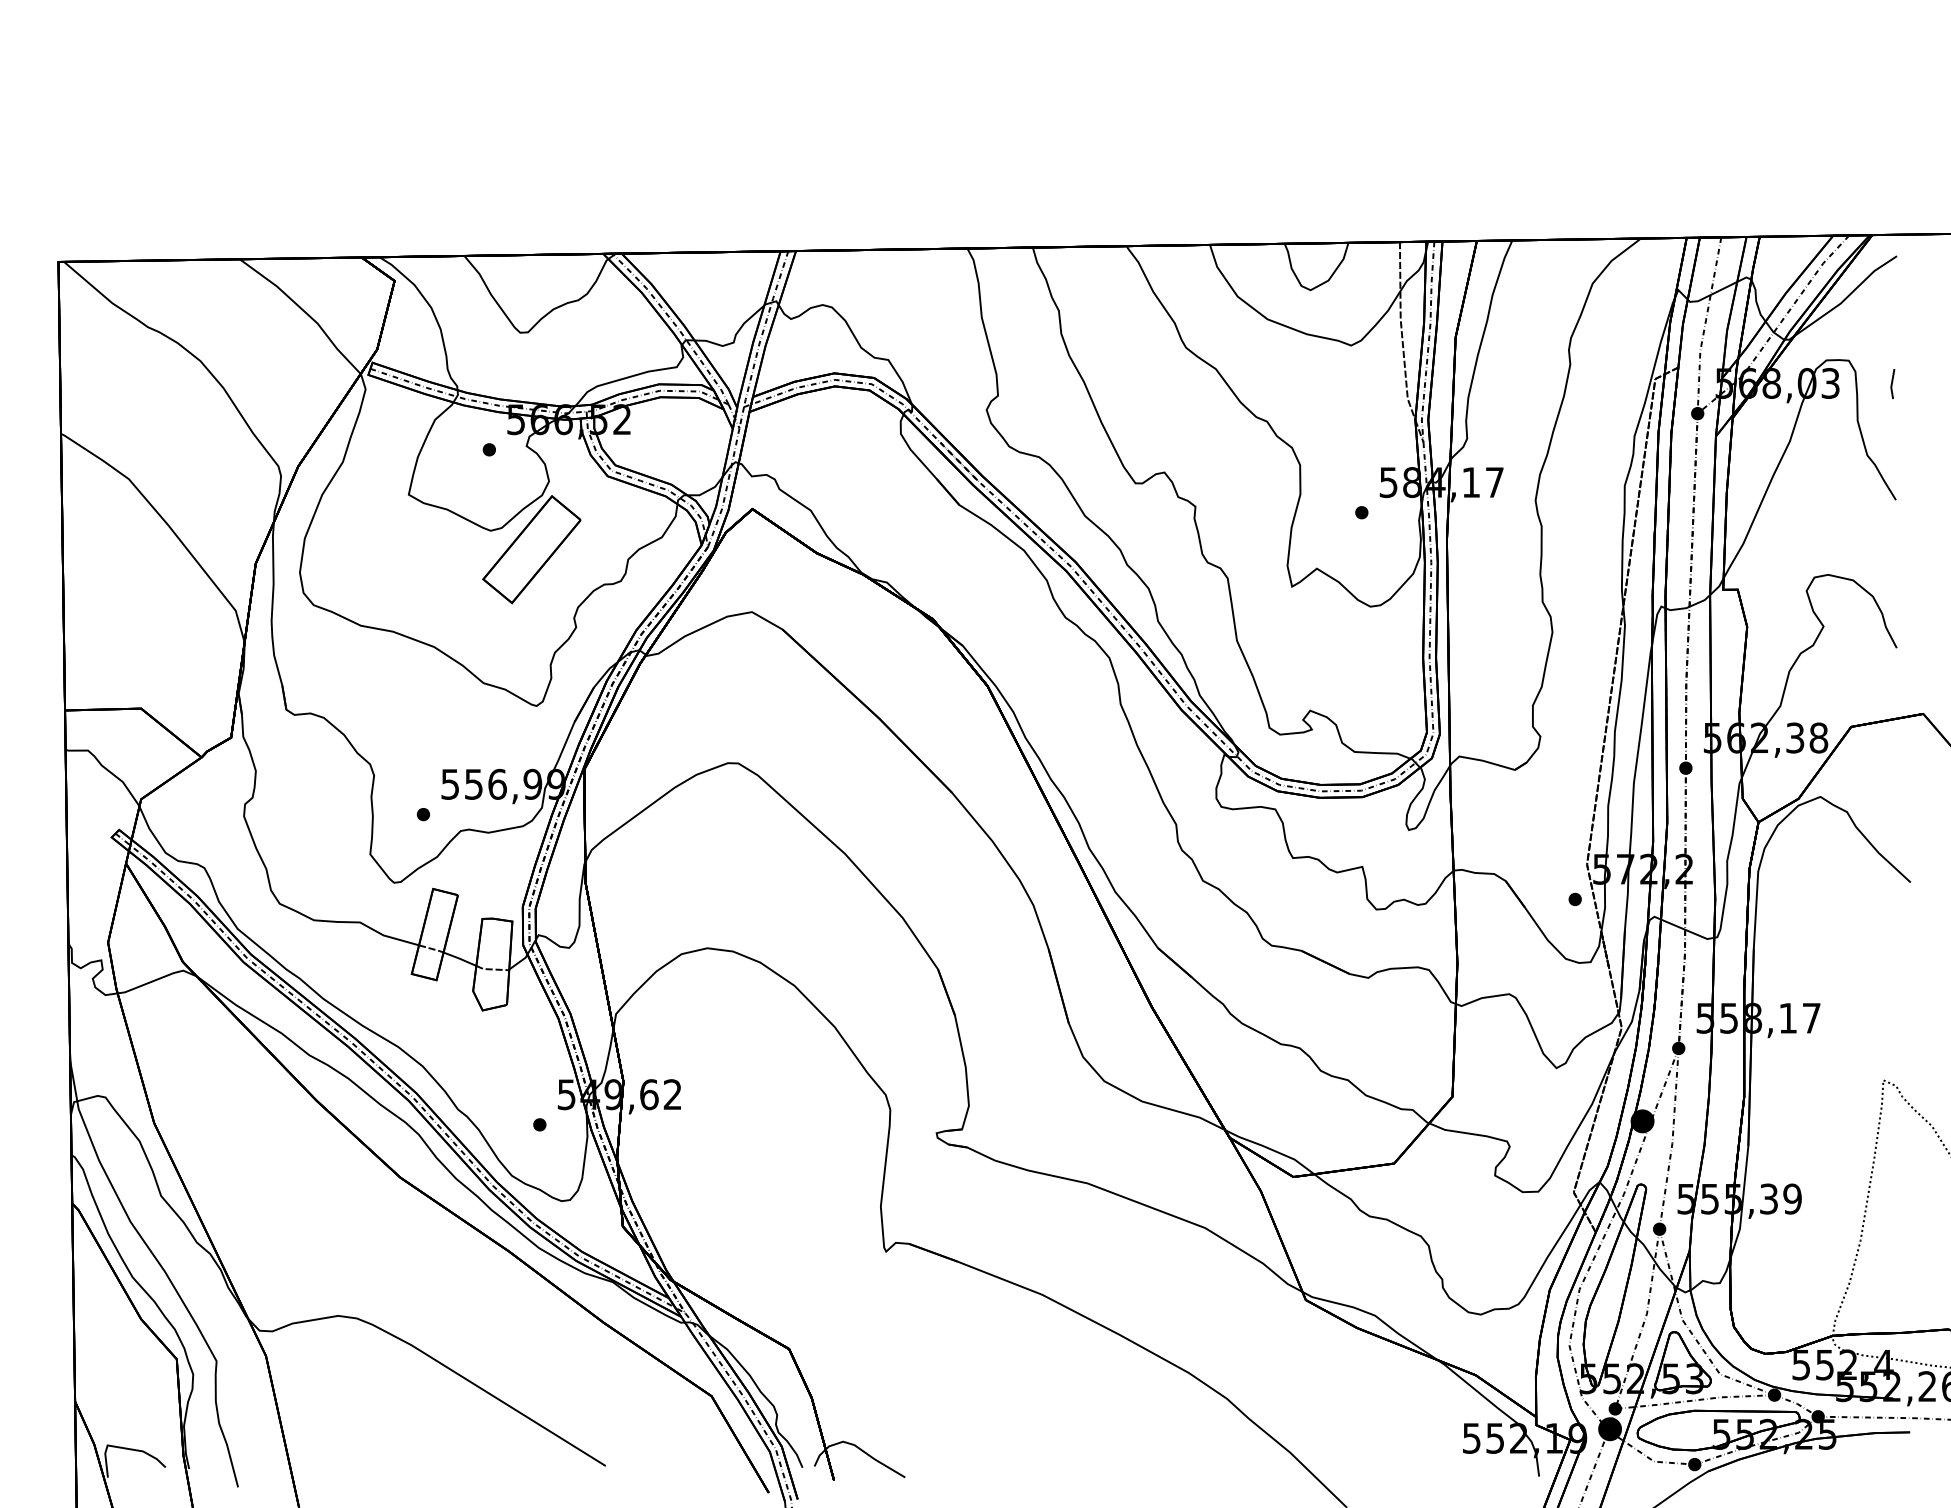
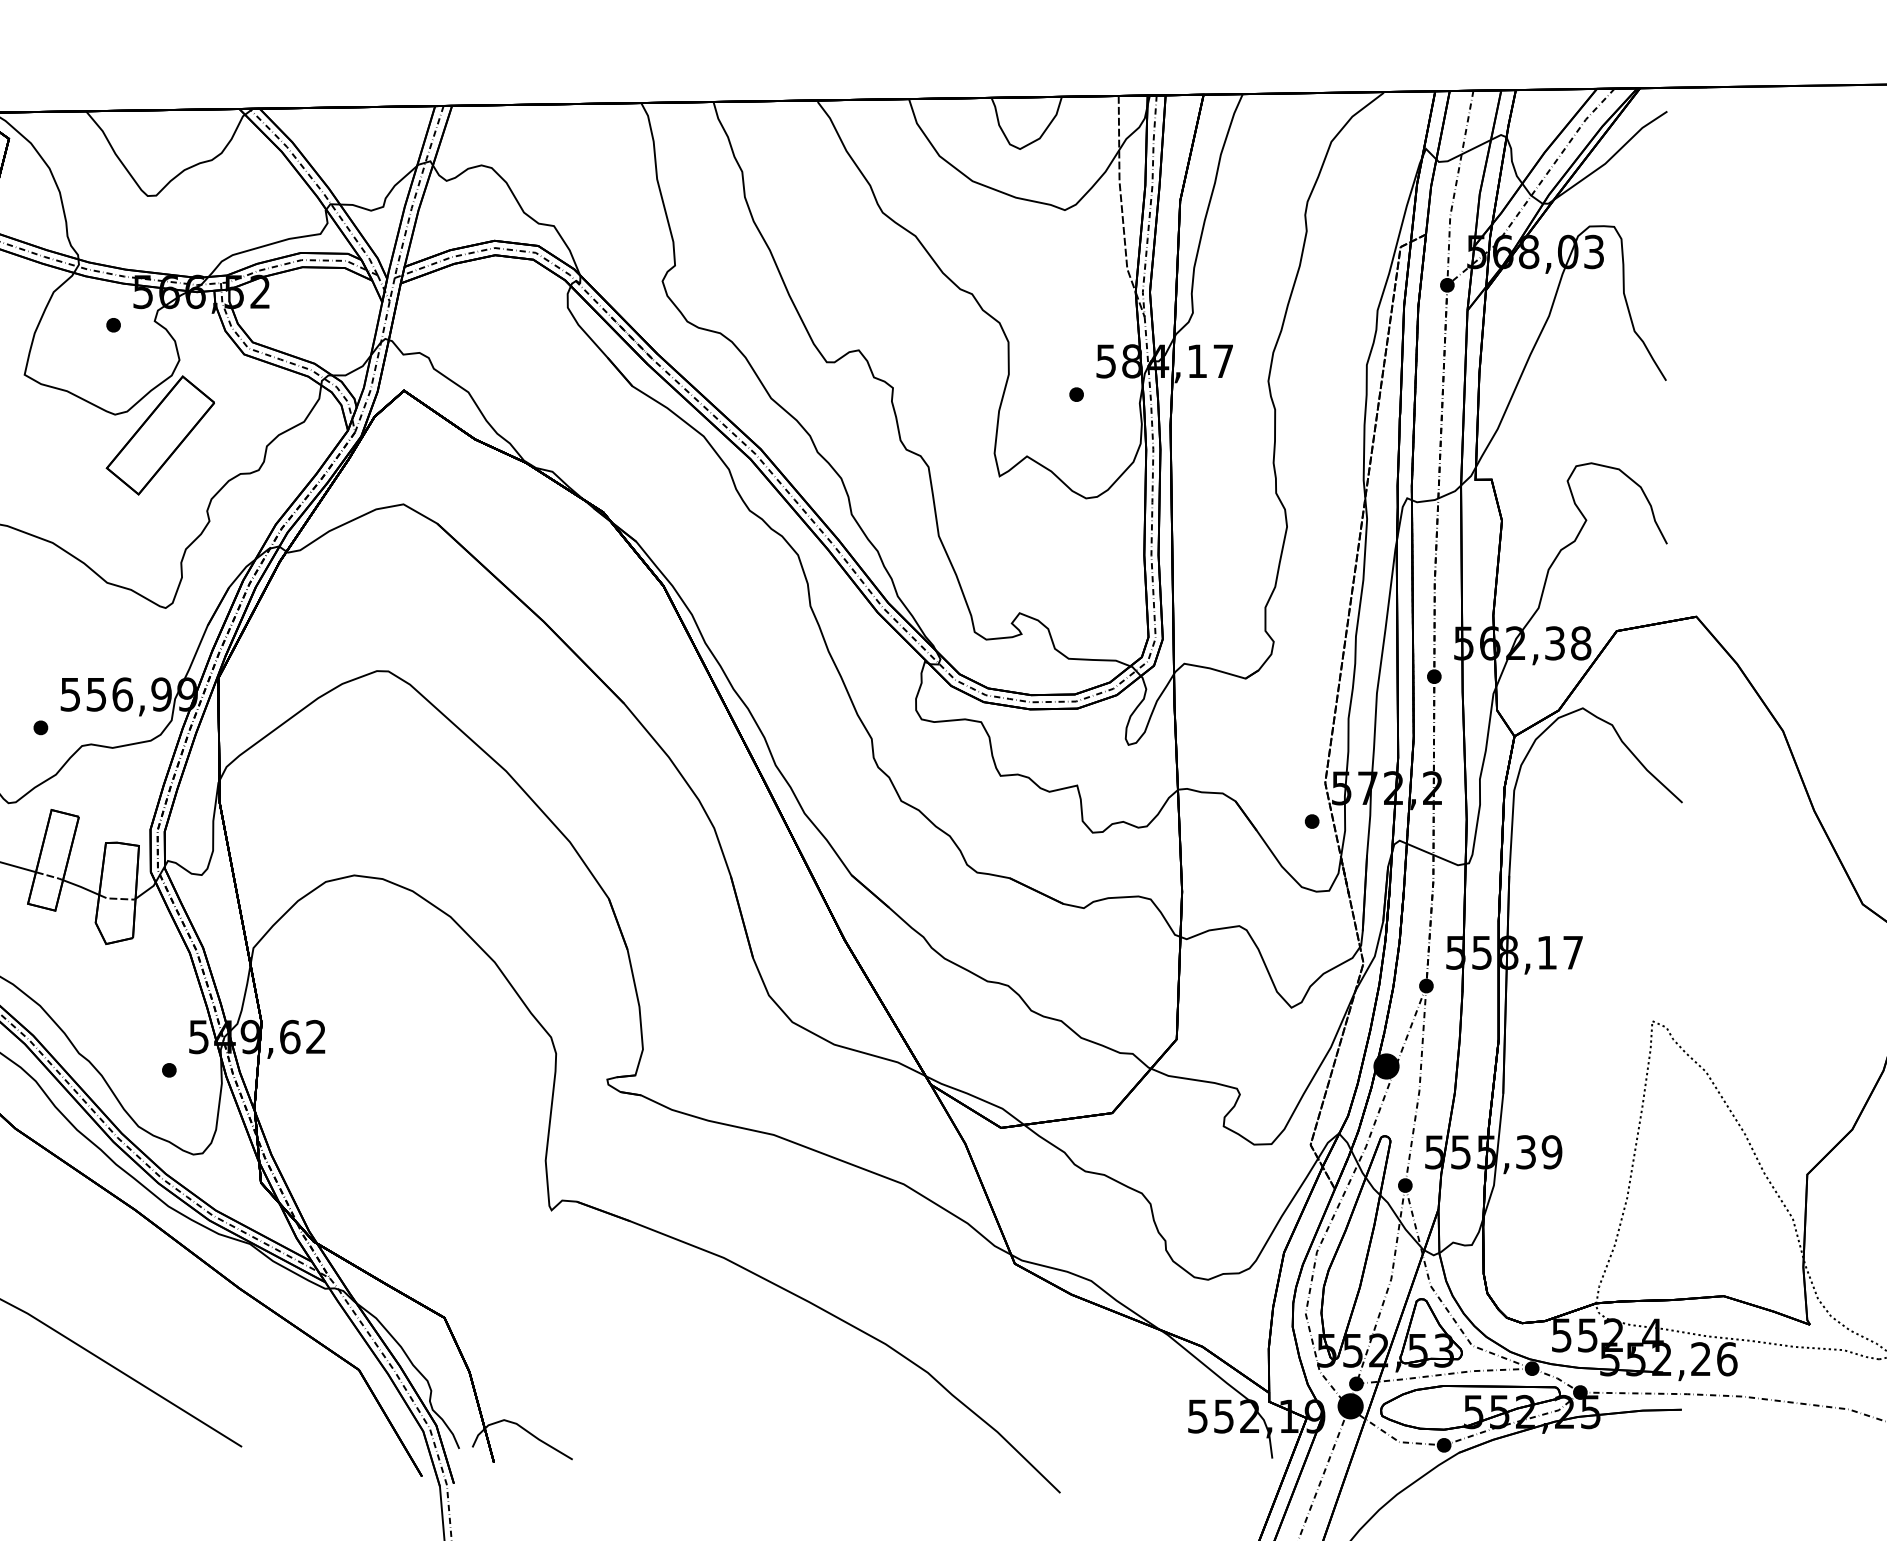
line: (1892, 384) -> (1662, 253), removed

